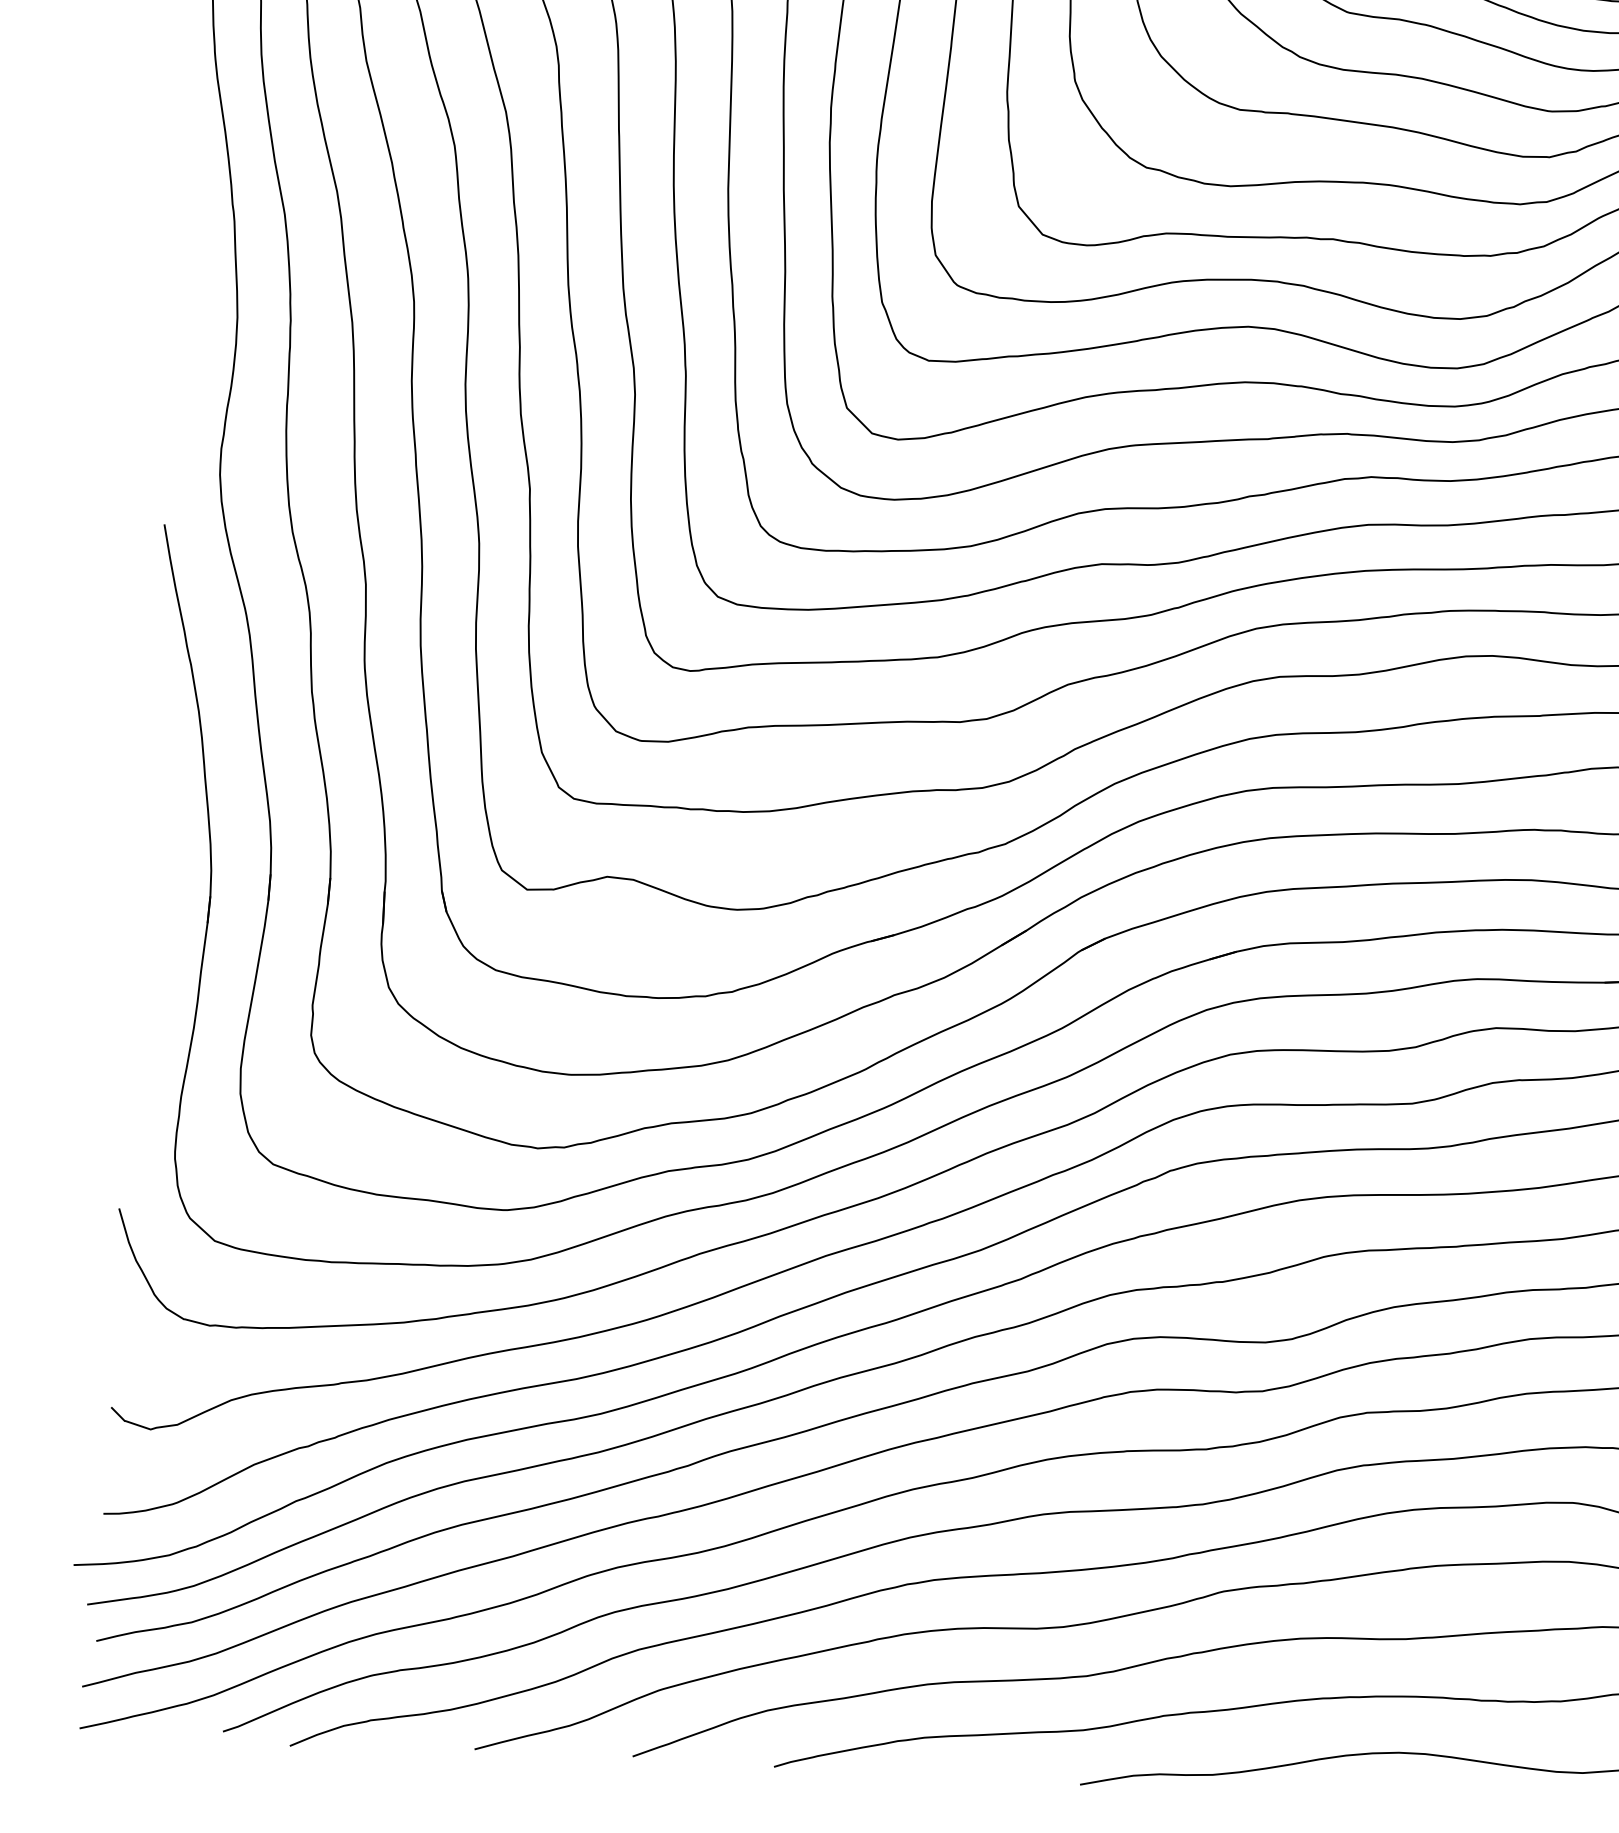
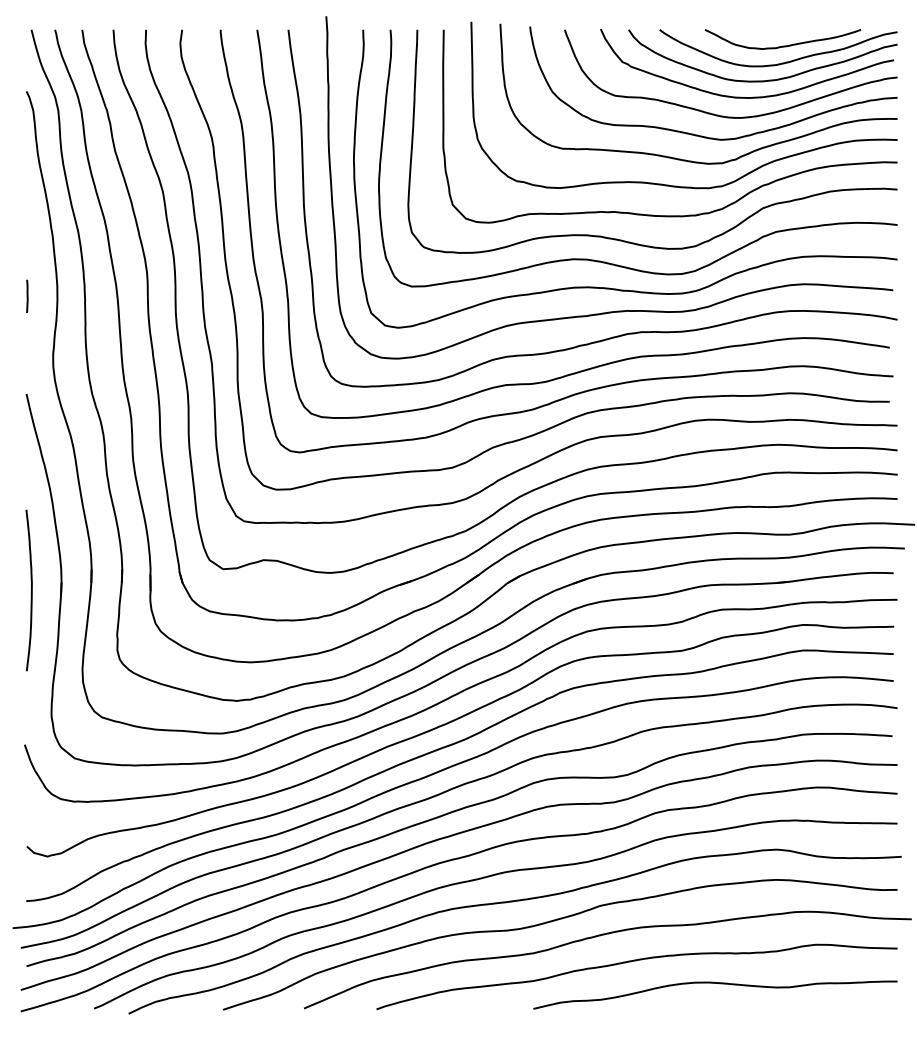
line: (178, 332) -> (27, 295), added
curve: (148, 910) -> (30, 591), added

